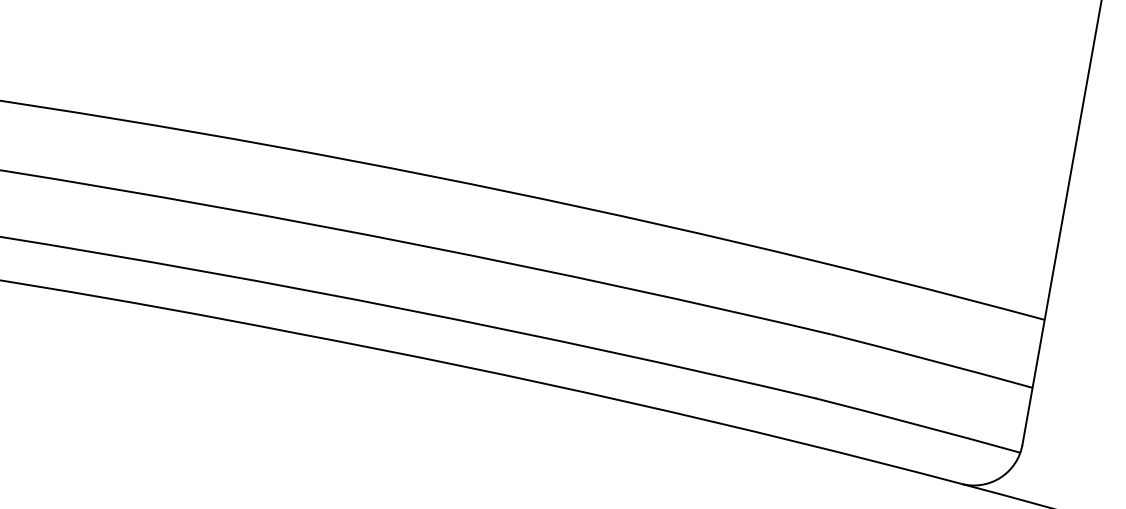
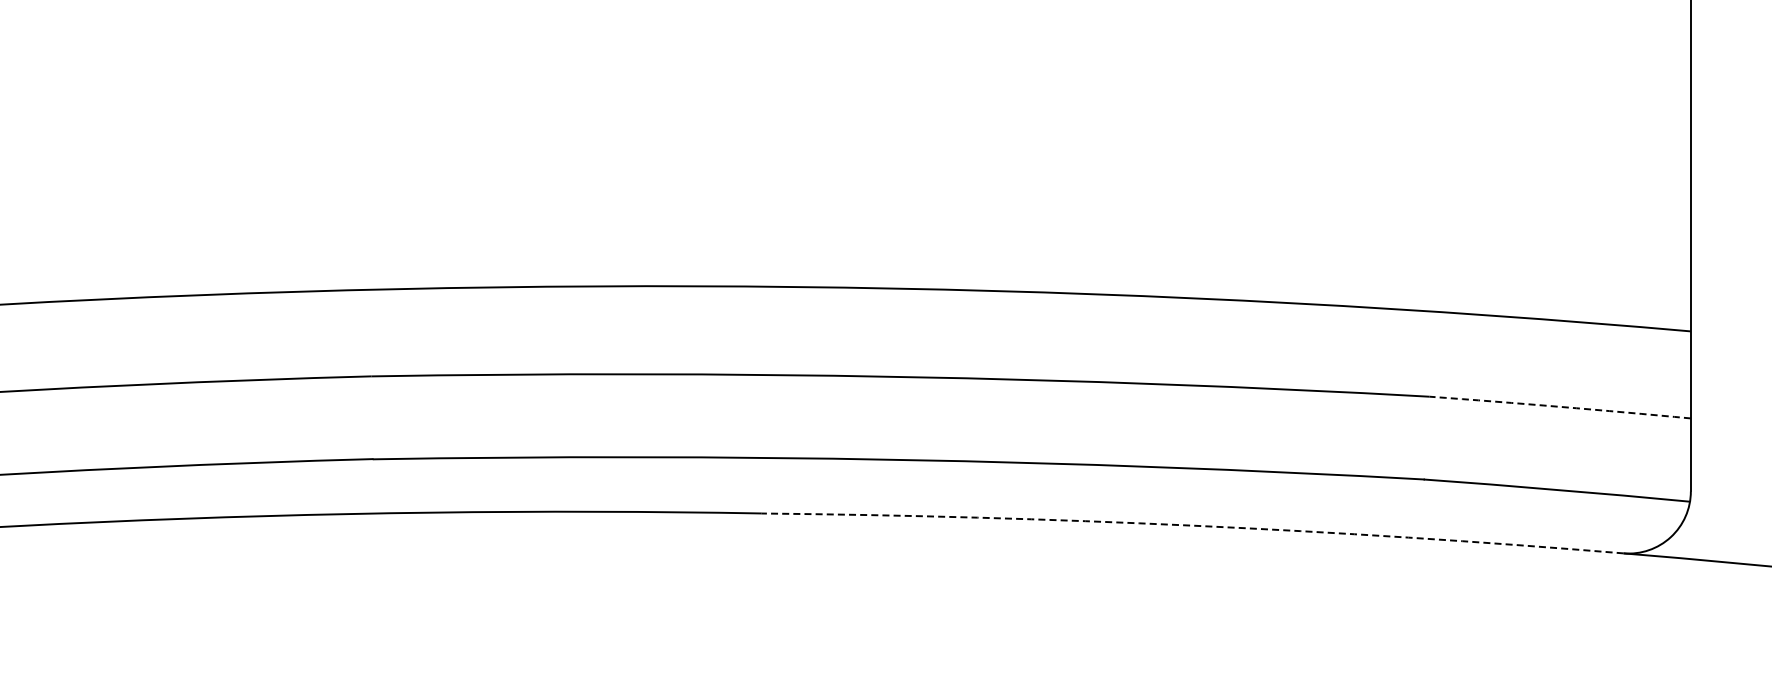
arc: (932, 360) -> (1560, 406), solid -> dashed
arc: (629, 402) -> (1193, 525), solid -> dashed

